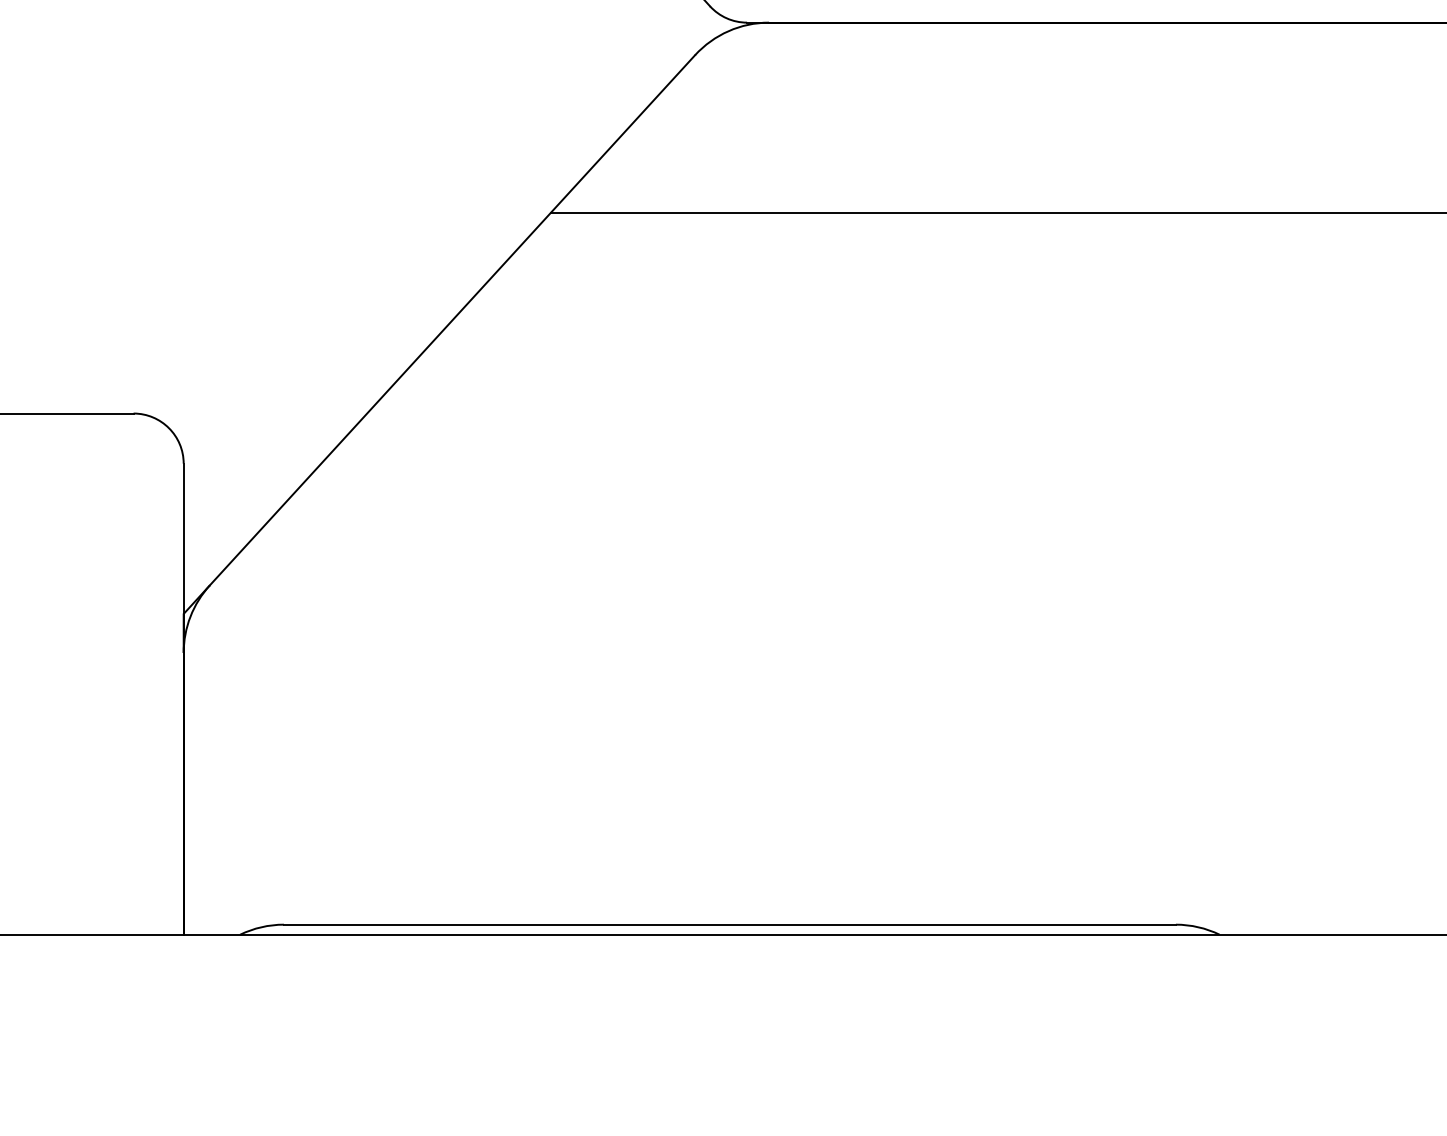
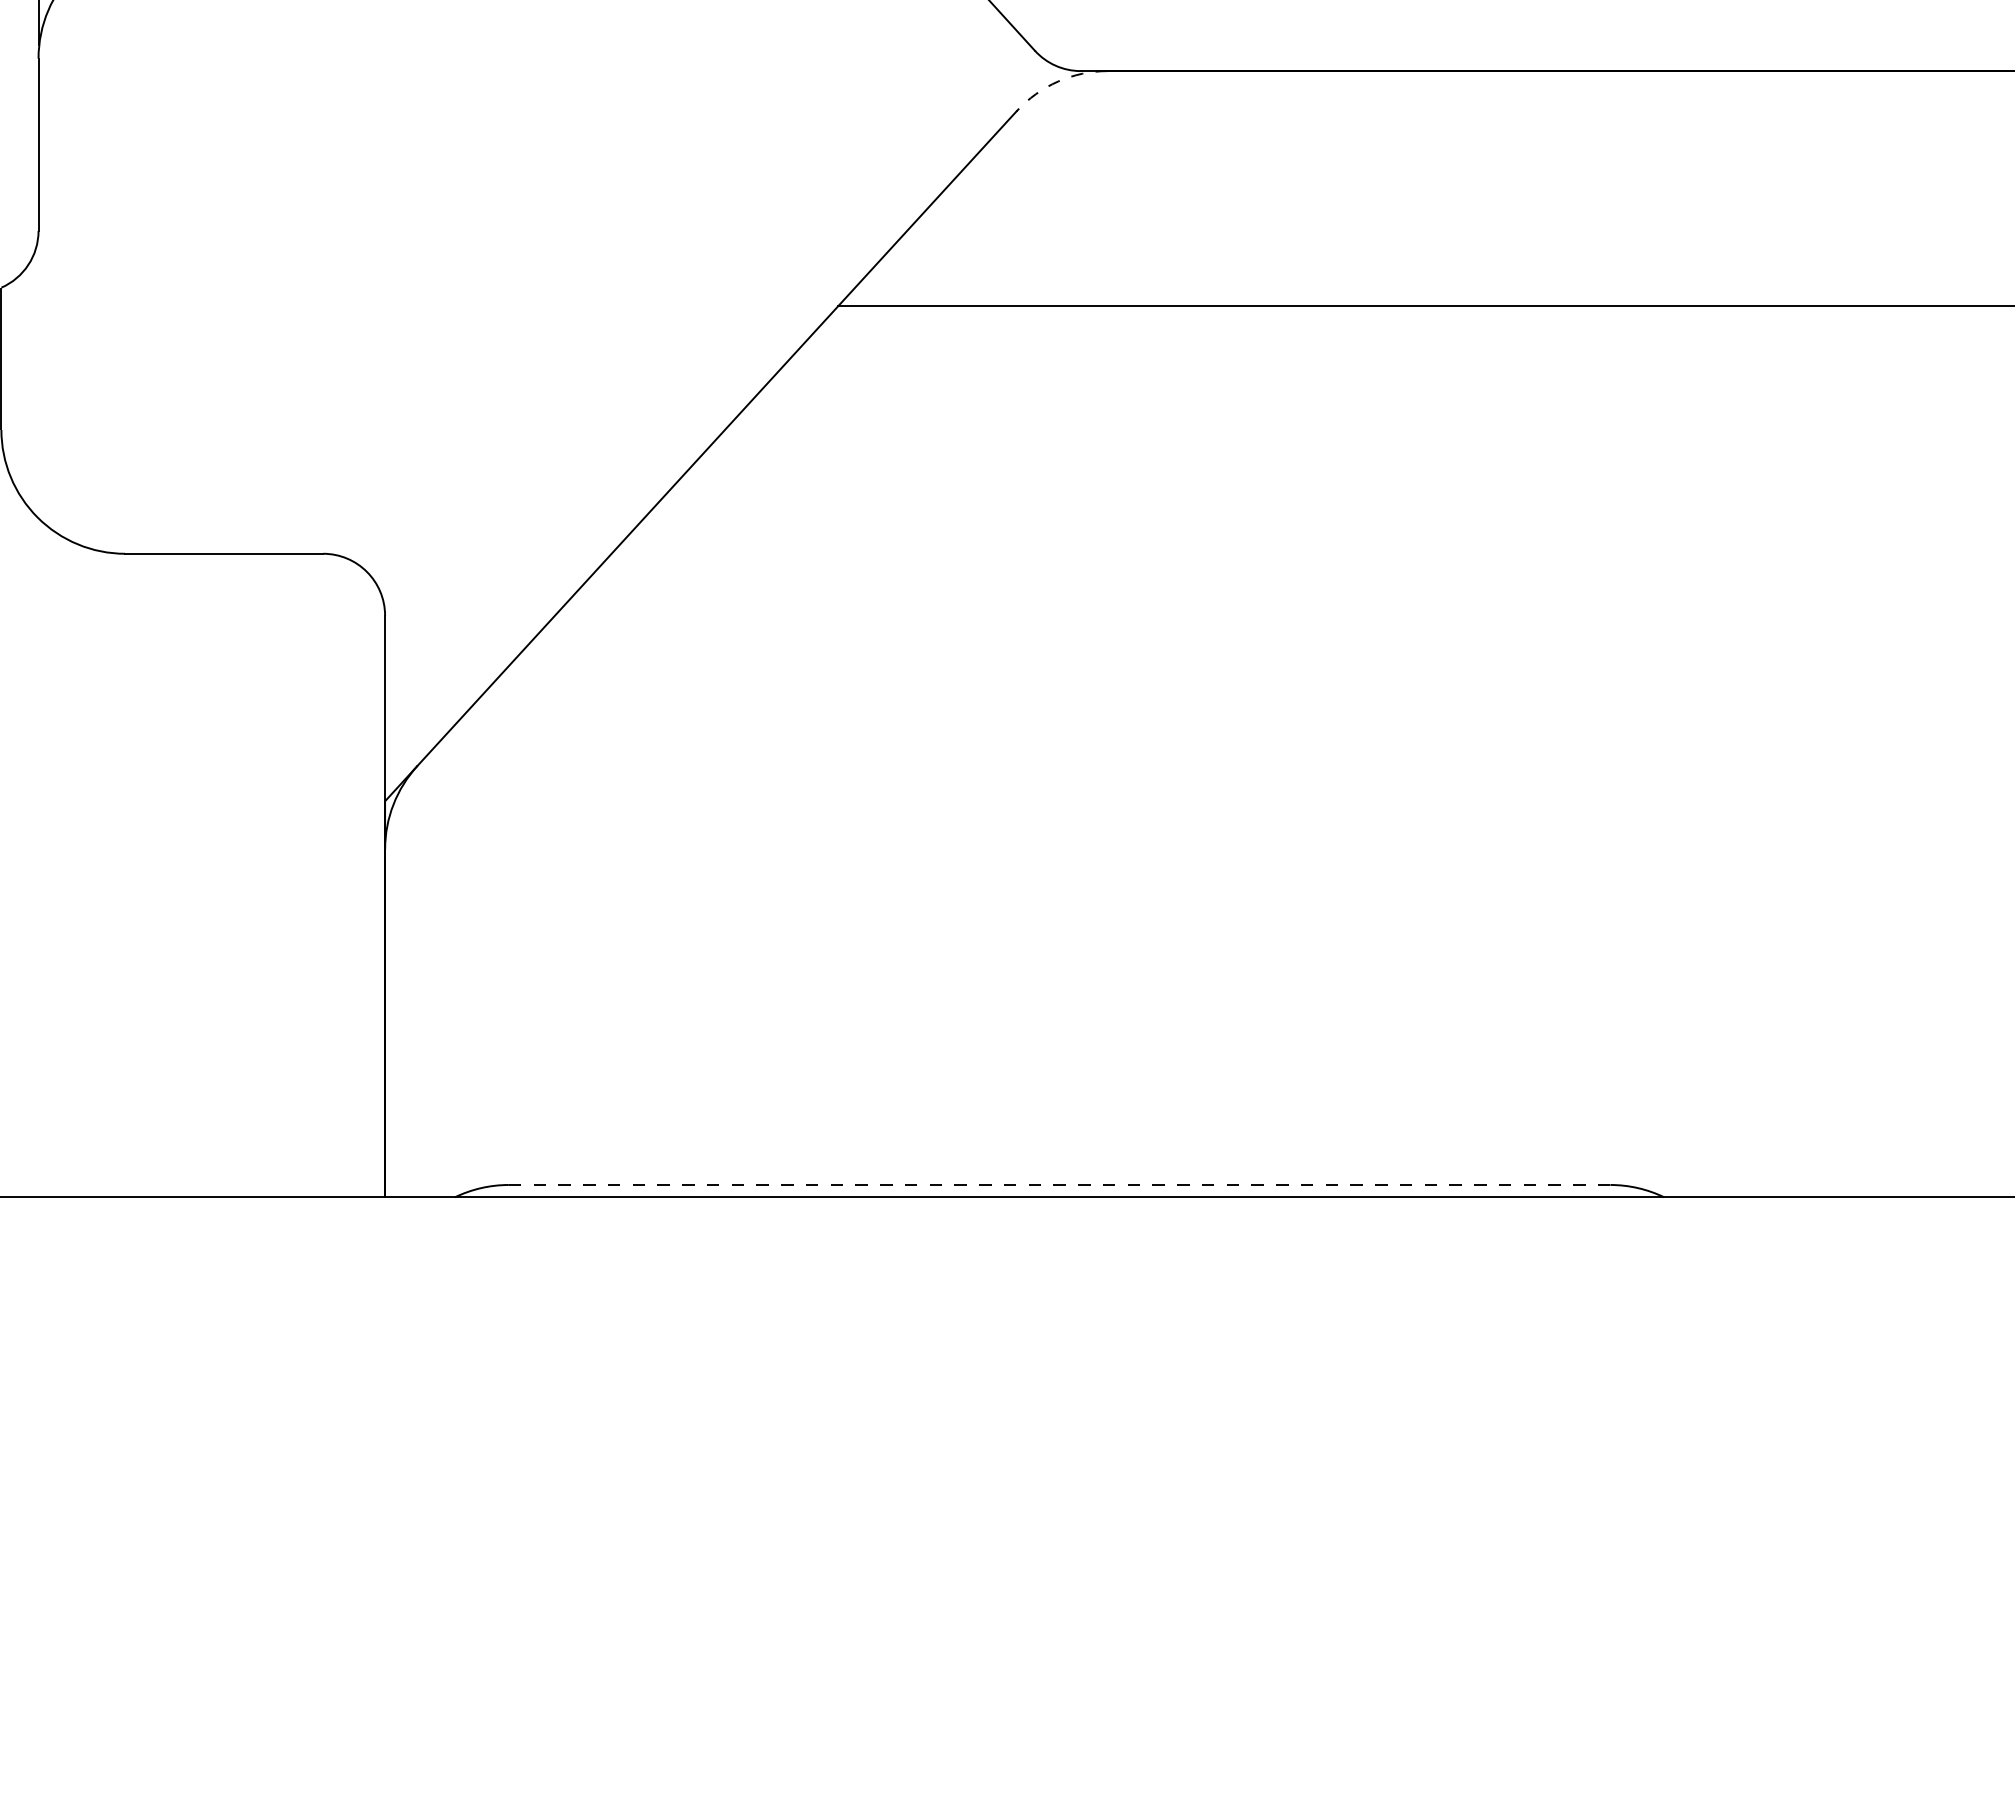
arc: (729, 31) -> (1058, 81), solid -> dashed
line: (729, 924) -> (1059, 1184), solid -> dashed

